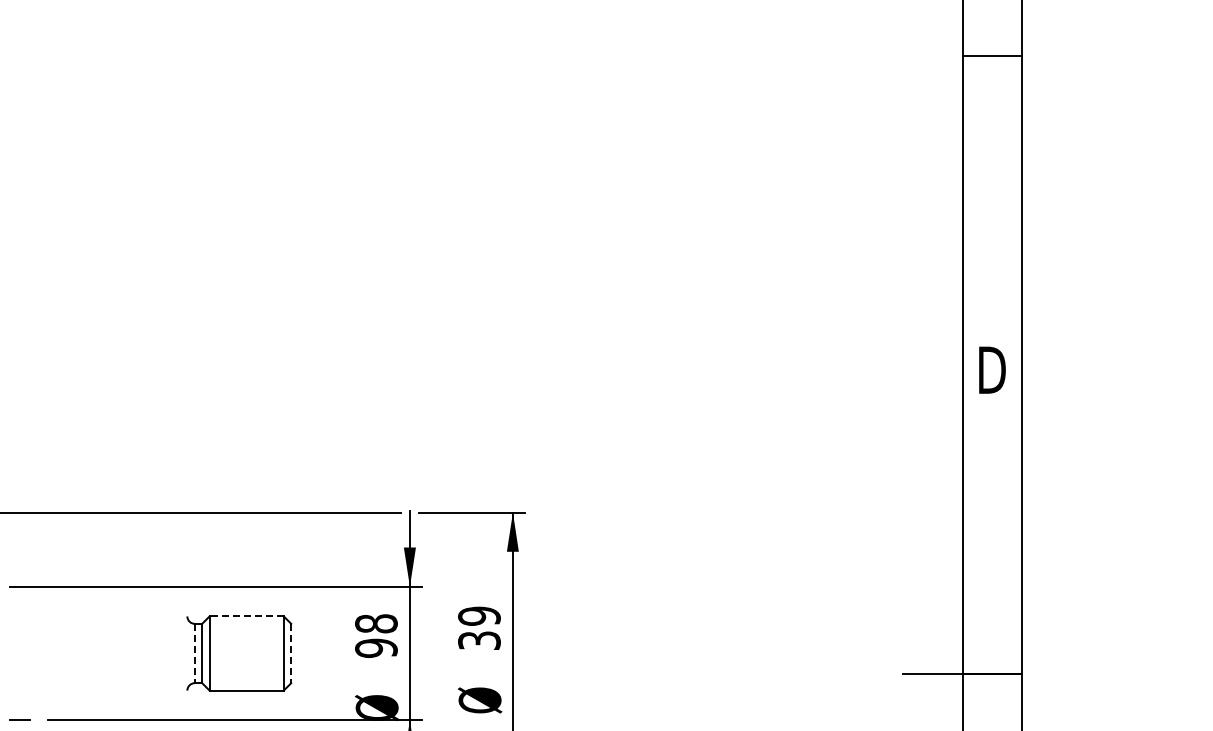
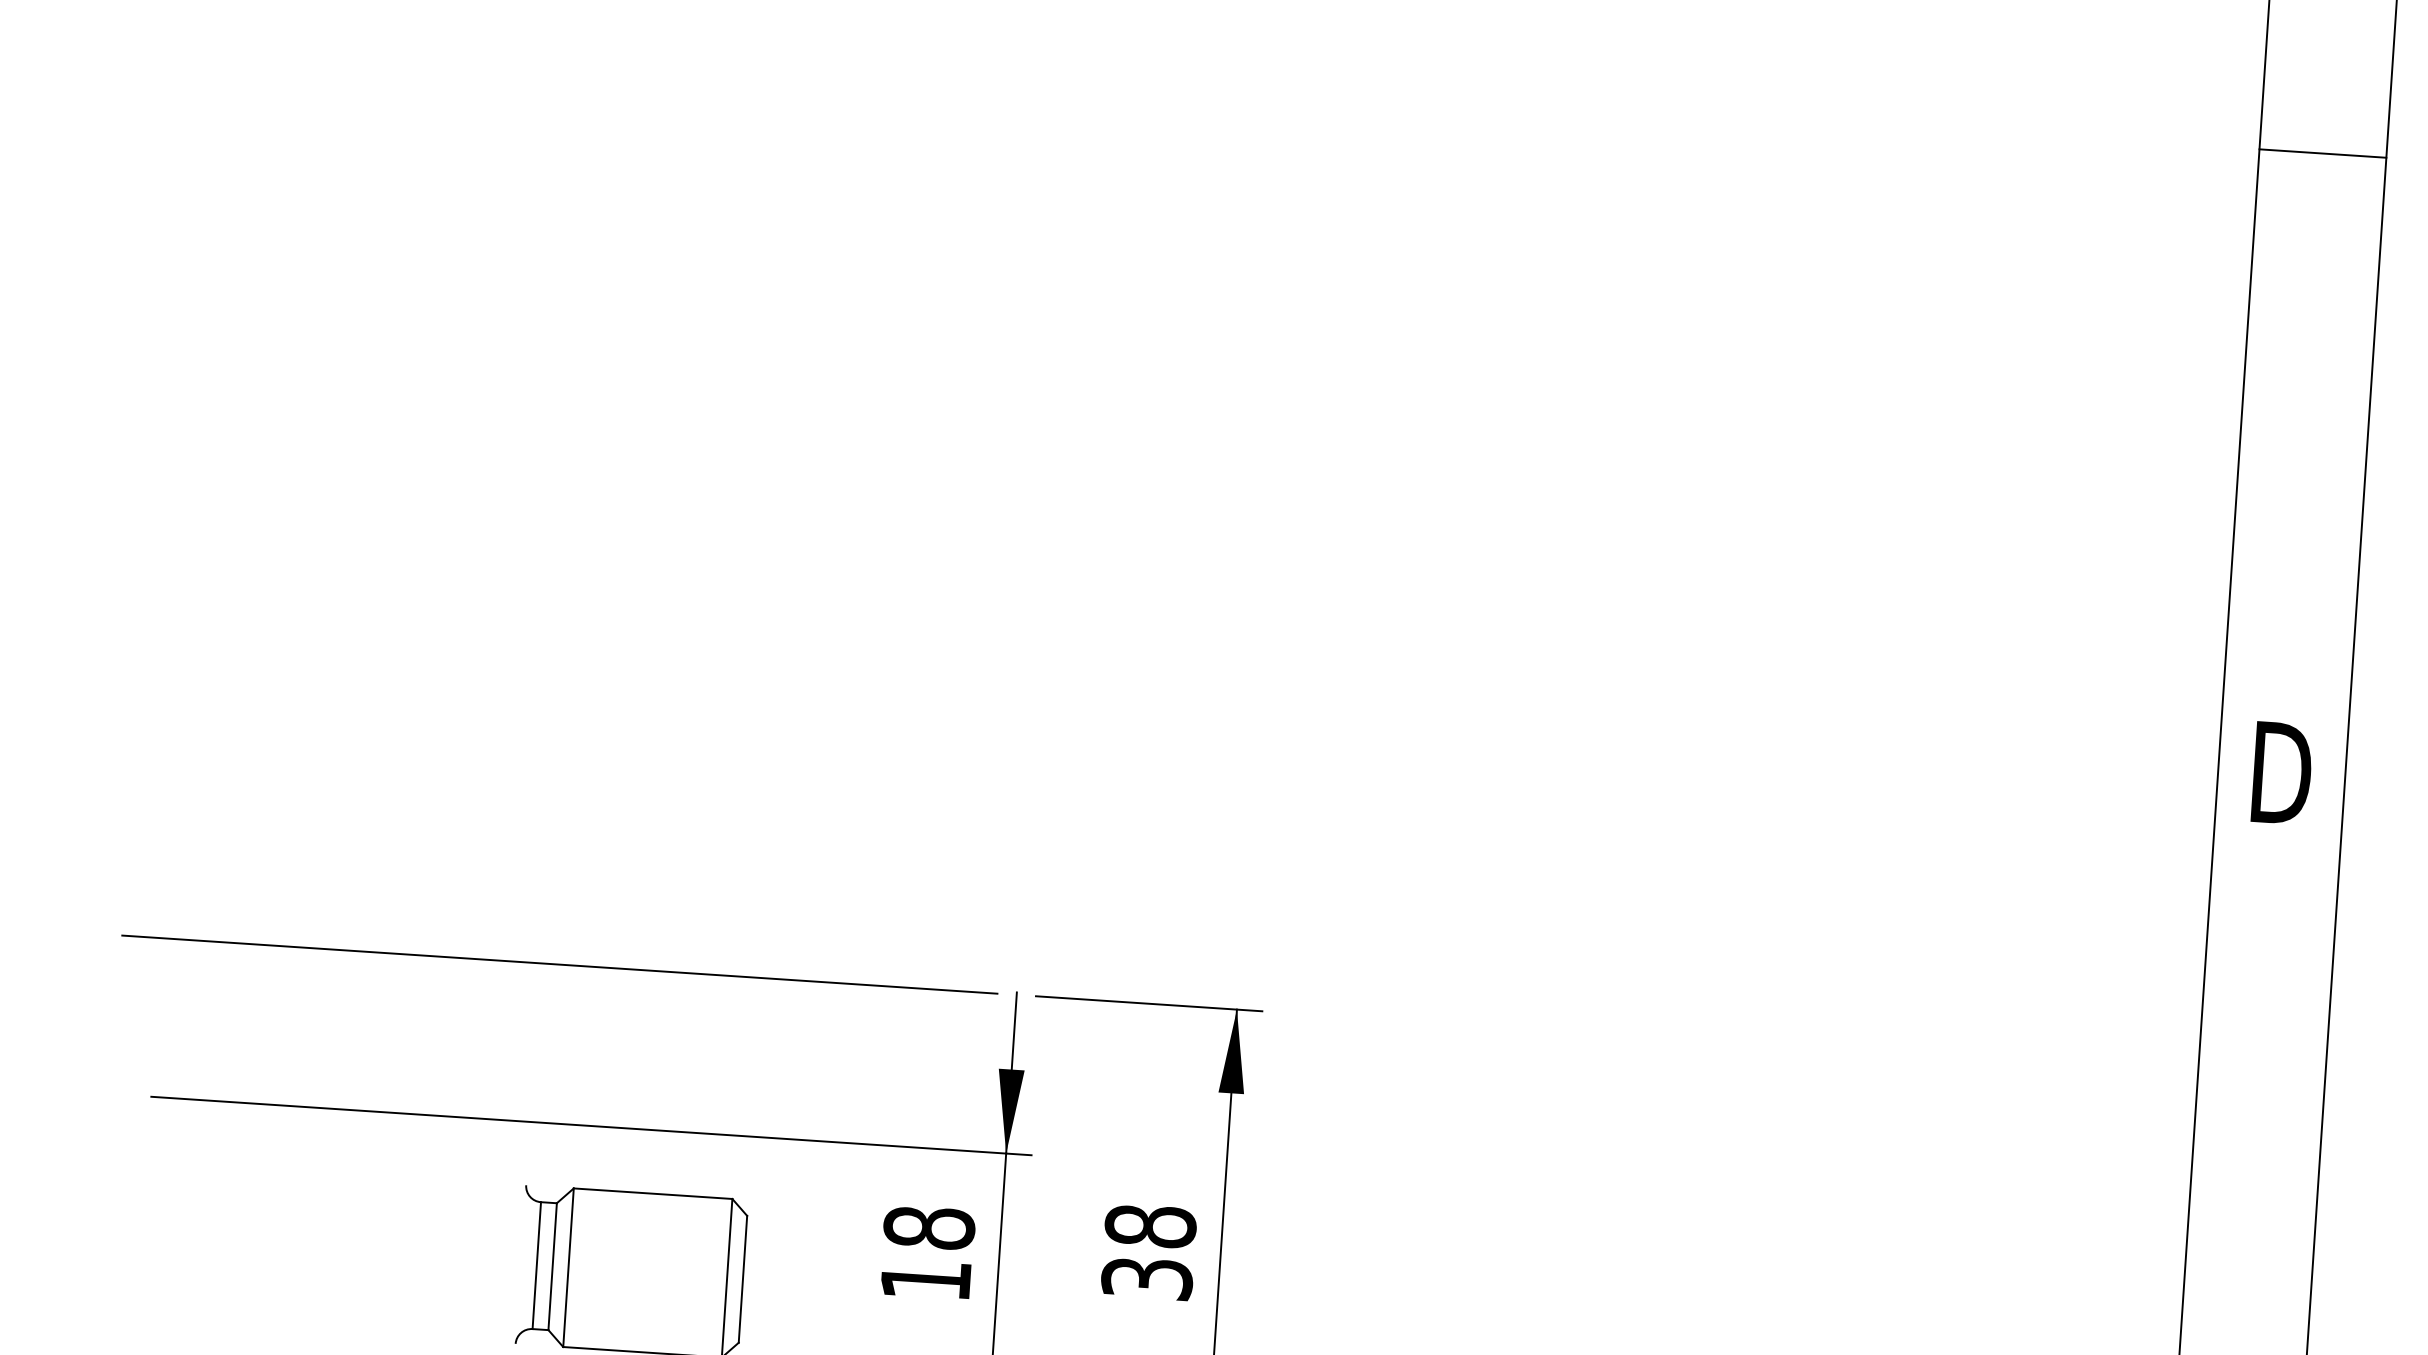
line: (991, 56) -> (2321, 153), moved
text: (479, 615) -> (1150, 1224), 39 -> 38
line: (246, 616) -> (652, 1193), dashed -> solid
text: (376, 647) -> (926, 1278), 98 -> 18
line: (194, 653) -> (536, 1265), dashed -> solid
line: (291, 653) -> (743, 1279), dashed -> solid

